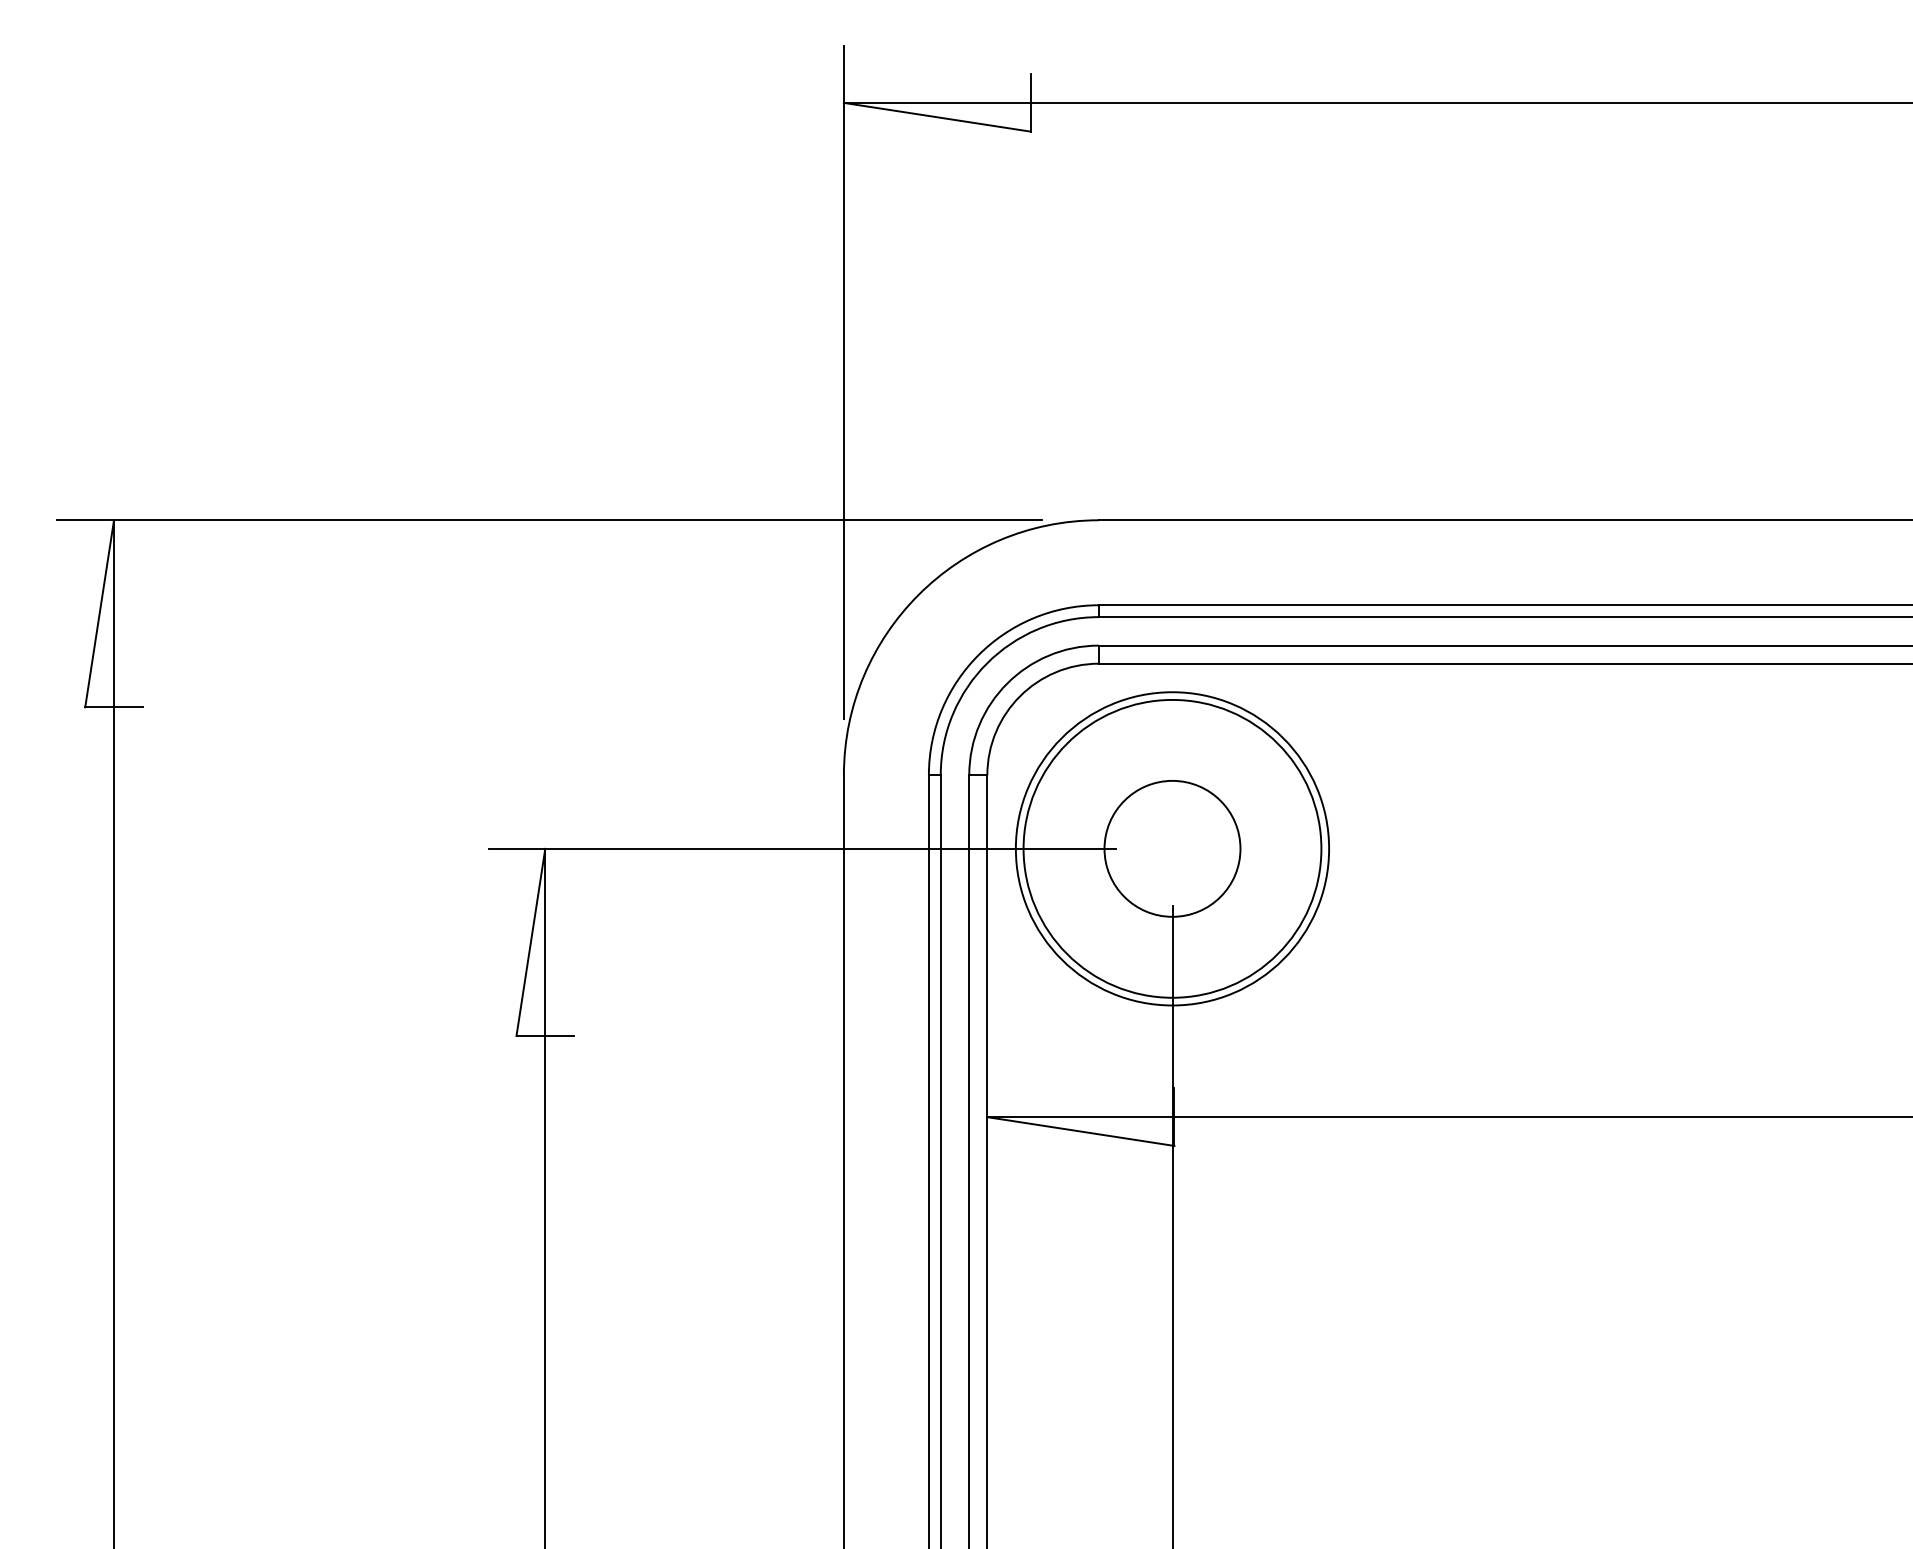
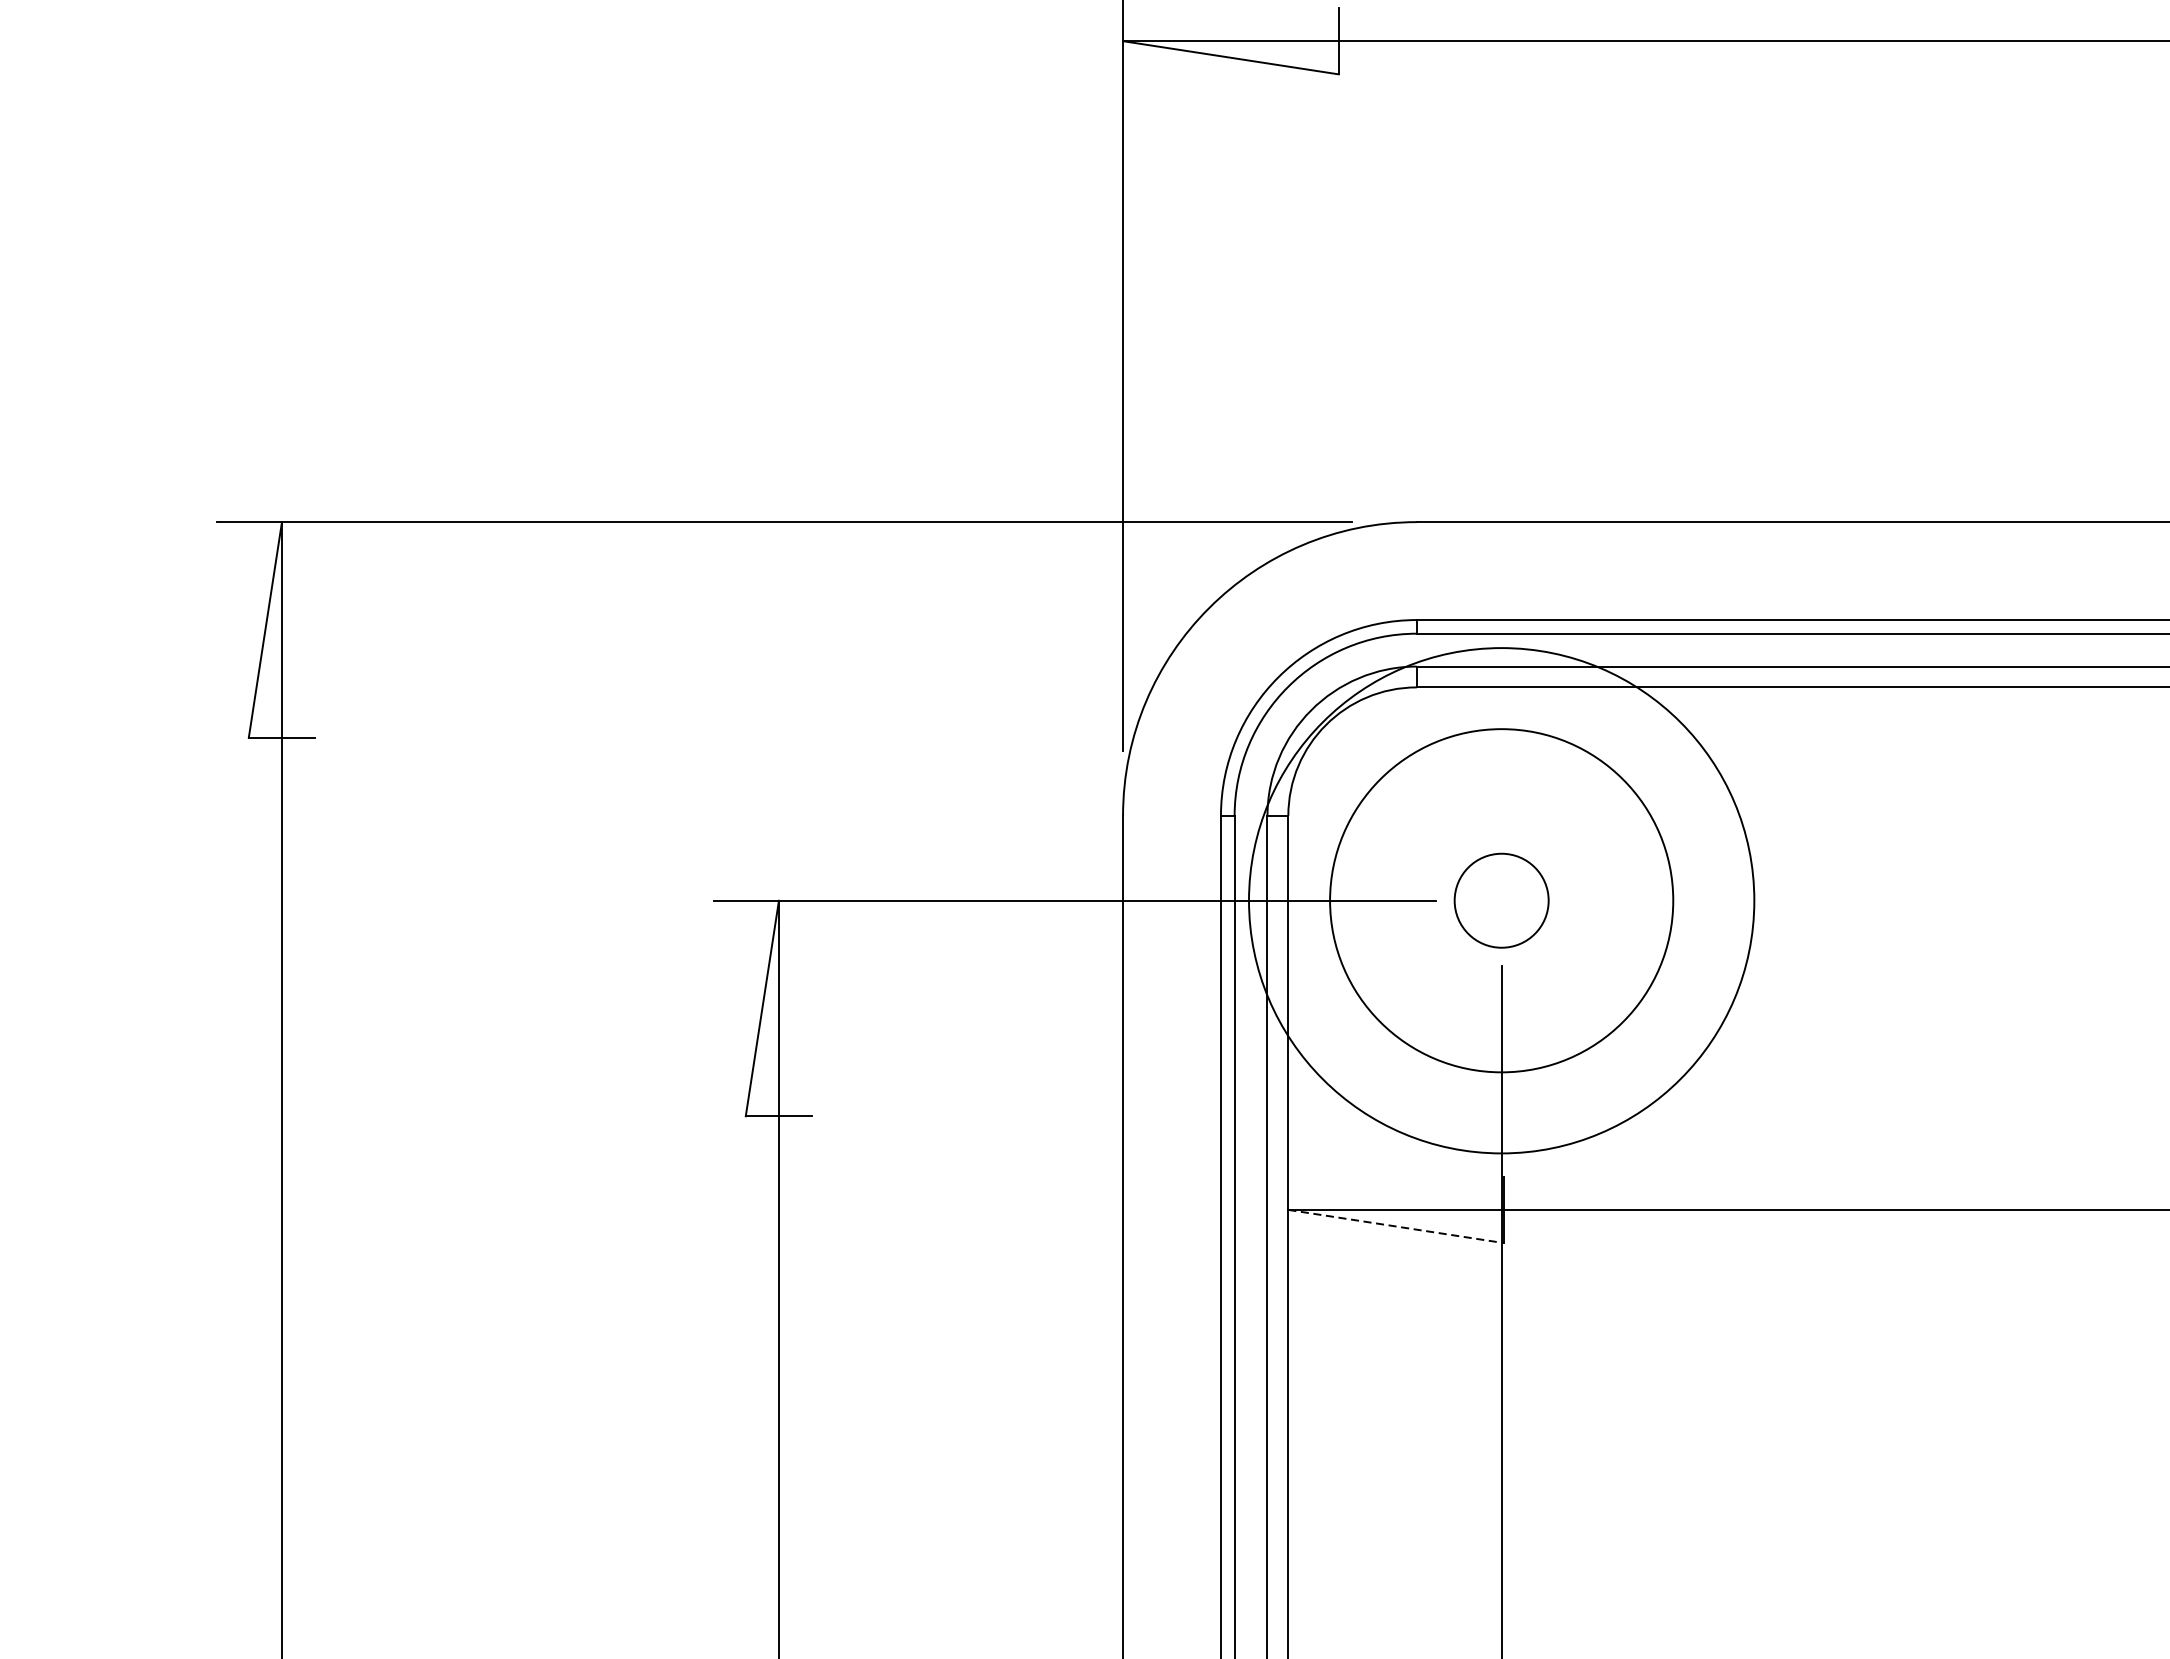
circle: (1172, 848) -> (1501, 900), size x0.6
circle: (1172, 848) -> (1501, 900), size x1.4
line: (1080, 1131) -> (1395, 1226), solid -> dashed

